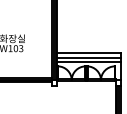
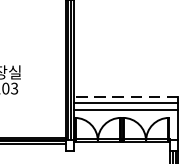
line: (88, 53) -> (125, 96), solid -> dashed

